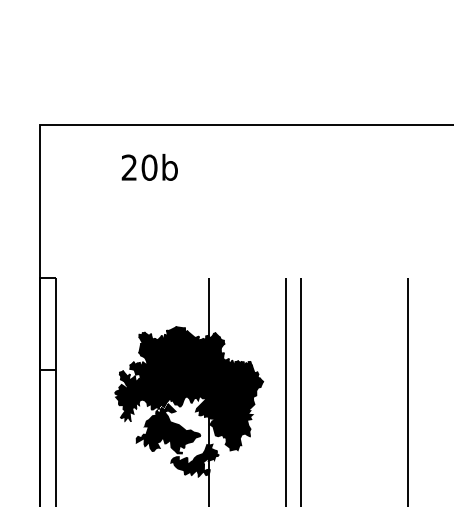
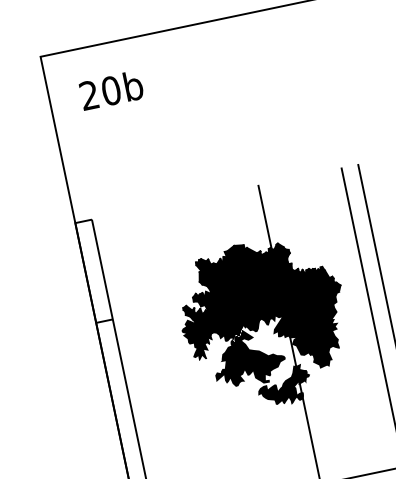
text: (149, 167) -> (111, 90), moved

